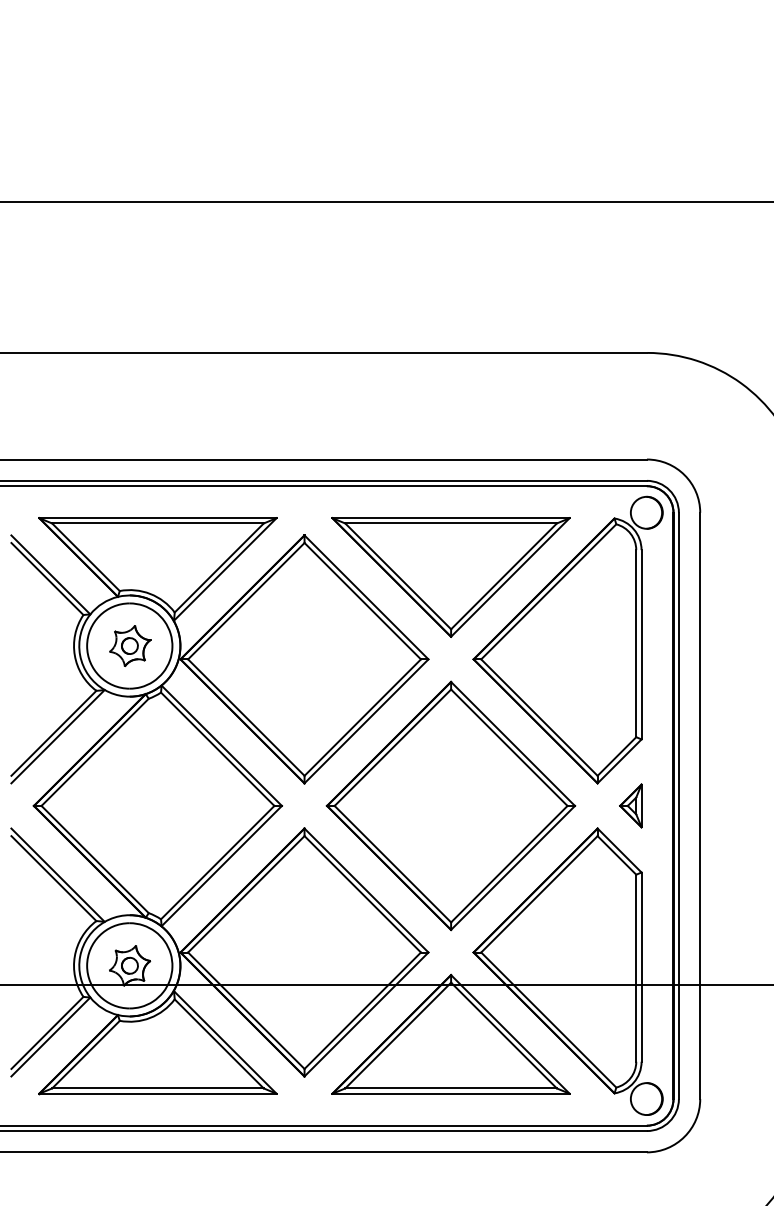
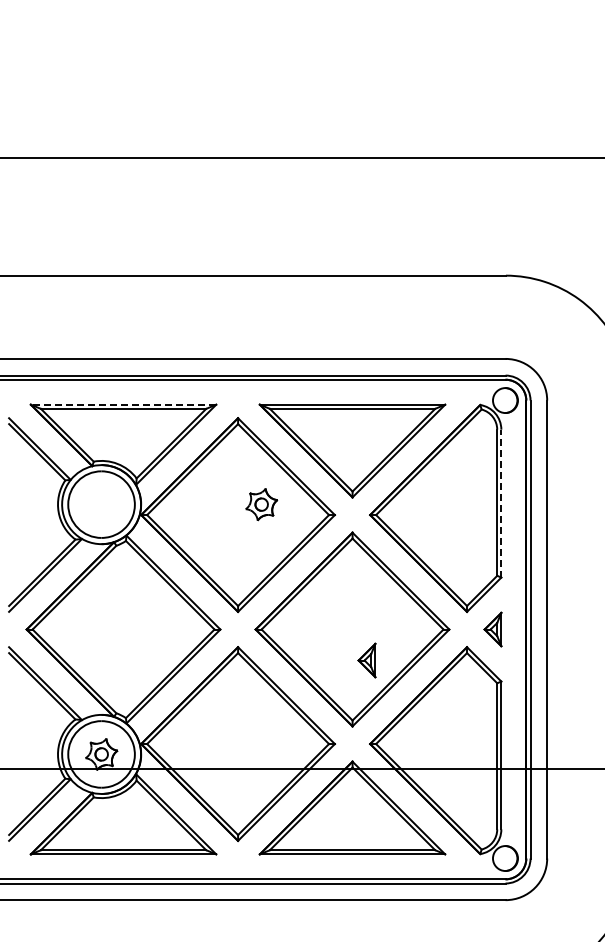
line: (157, 517) -> (123, 404), solid -> dashed
line: (641, 644) -> (501, 503), solid -> dashed
part: (129, 645) -> (261, 504), moved
part: (468, 845) -> (366, 660), added

